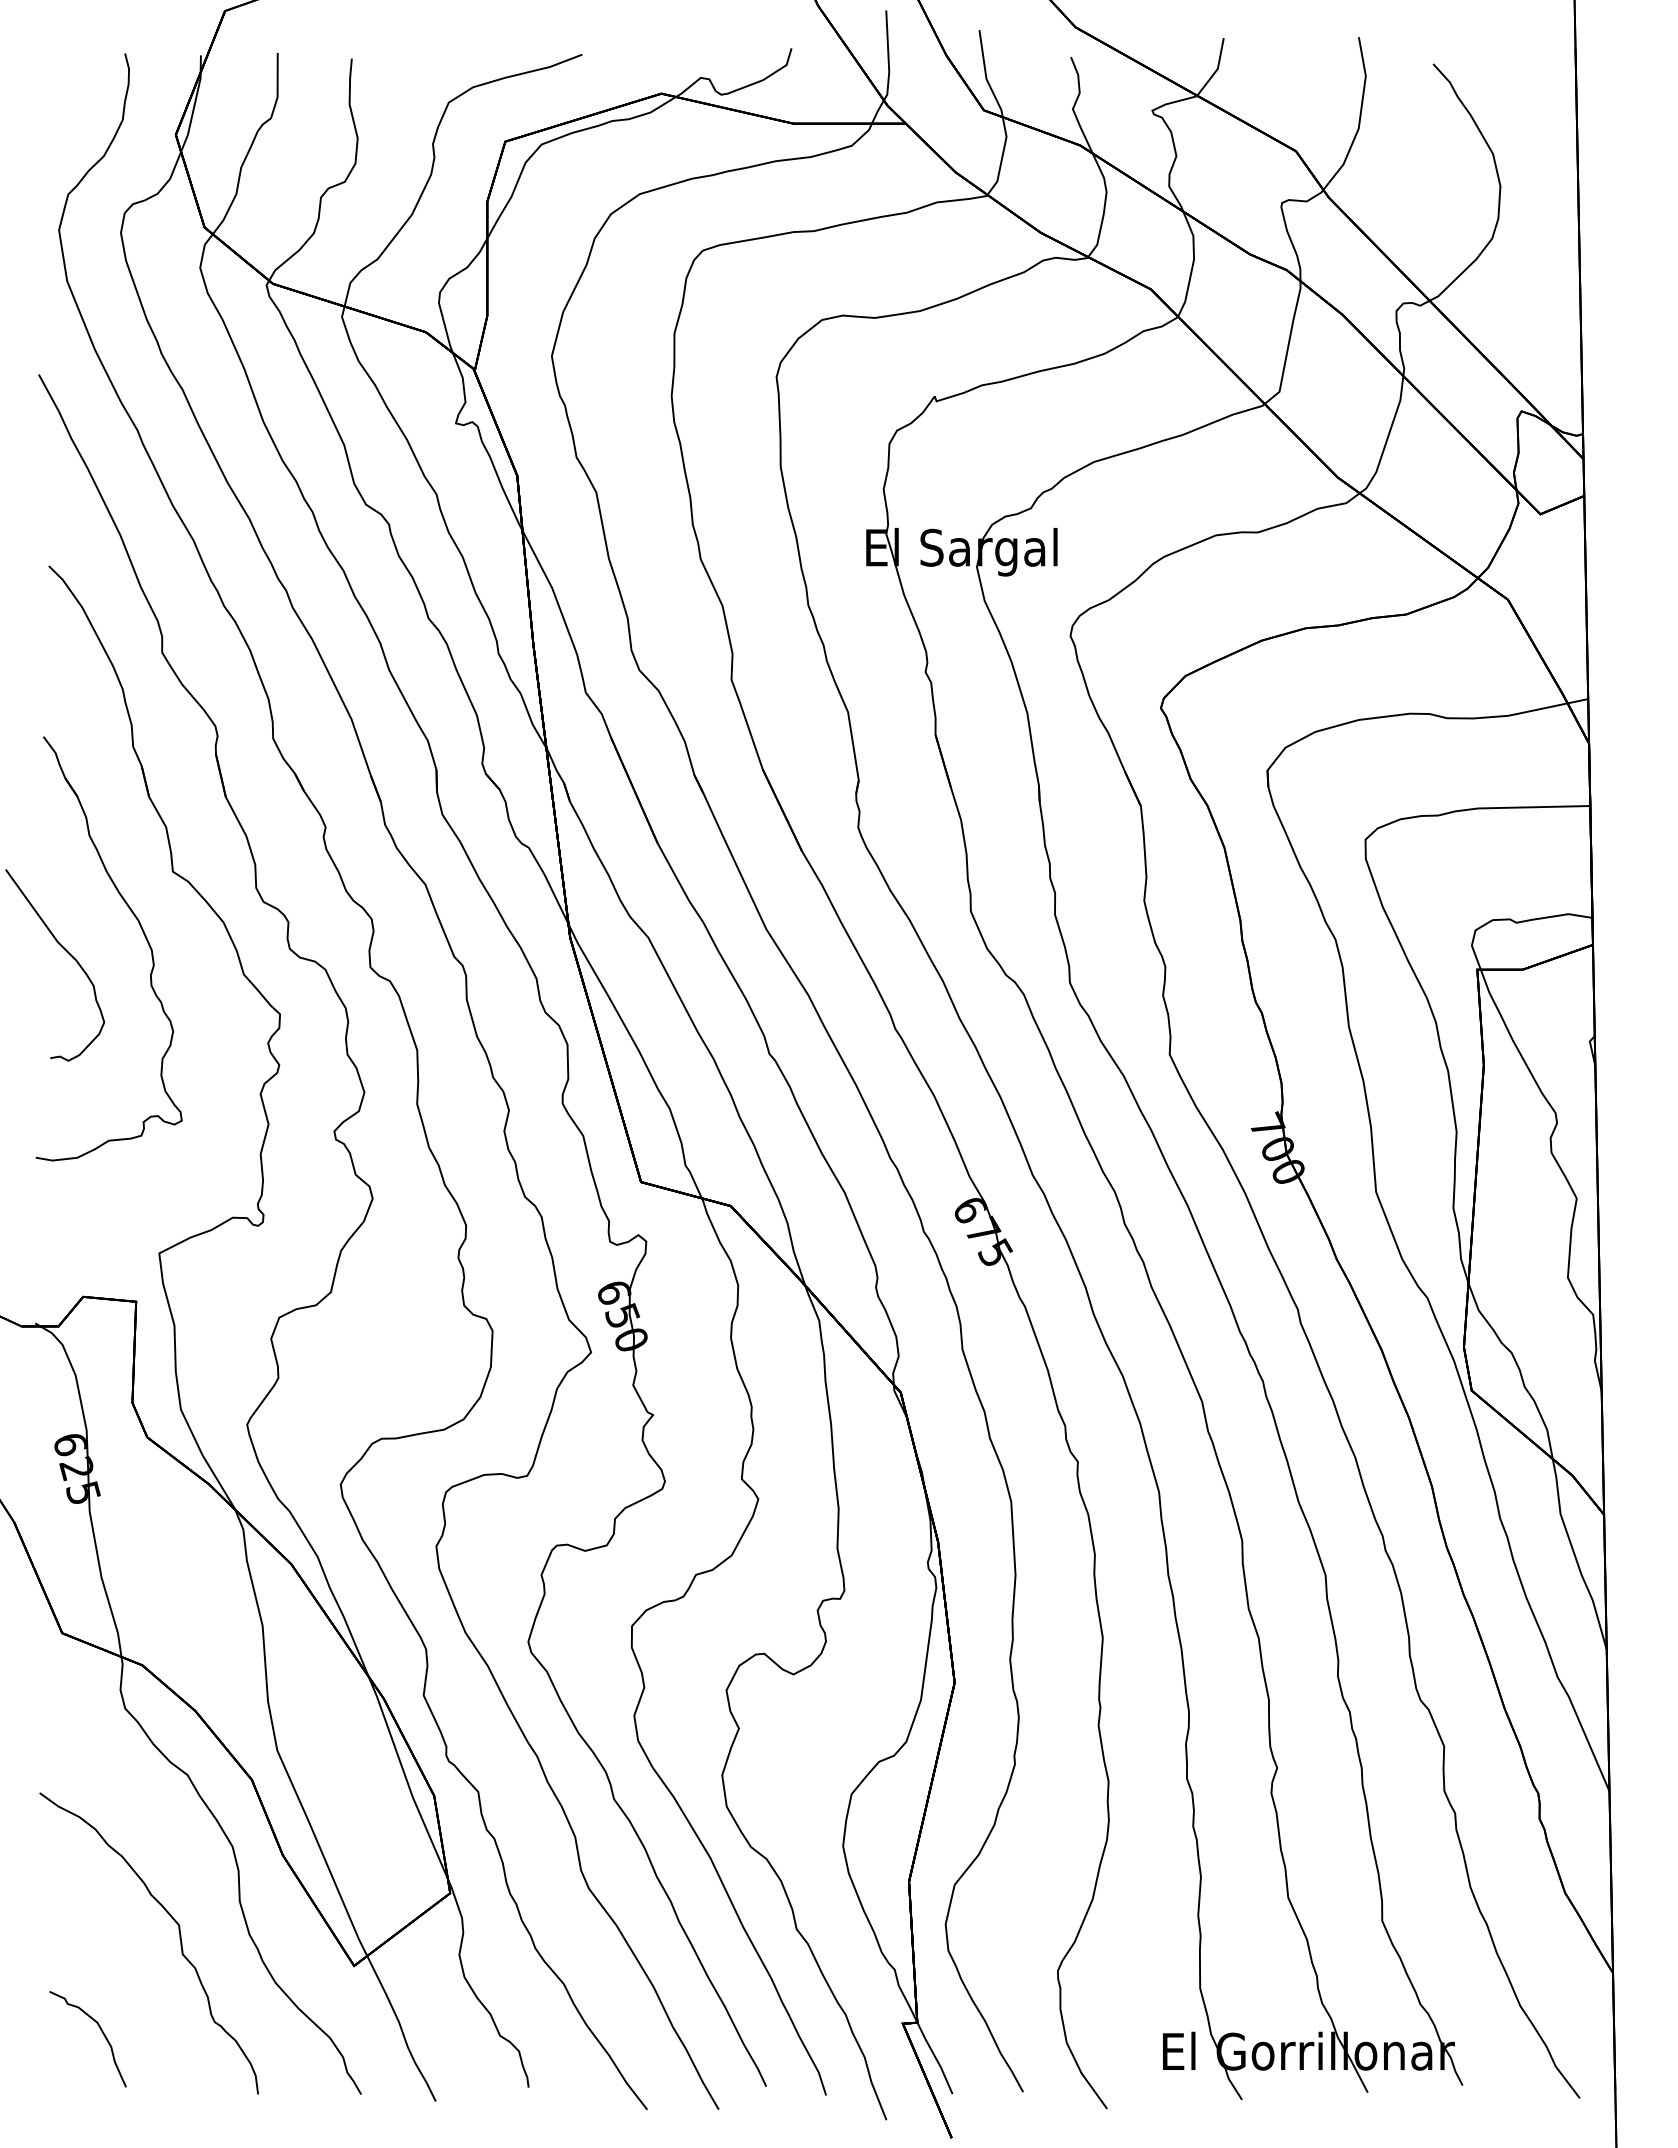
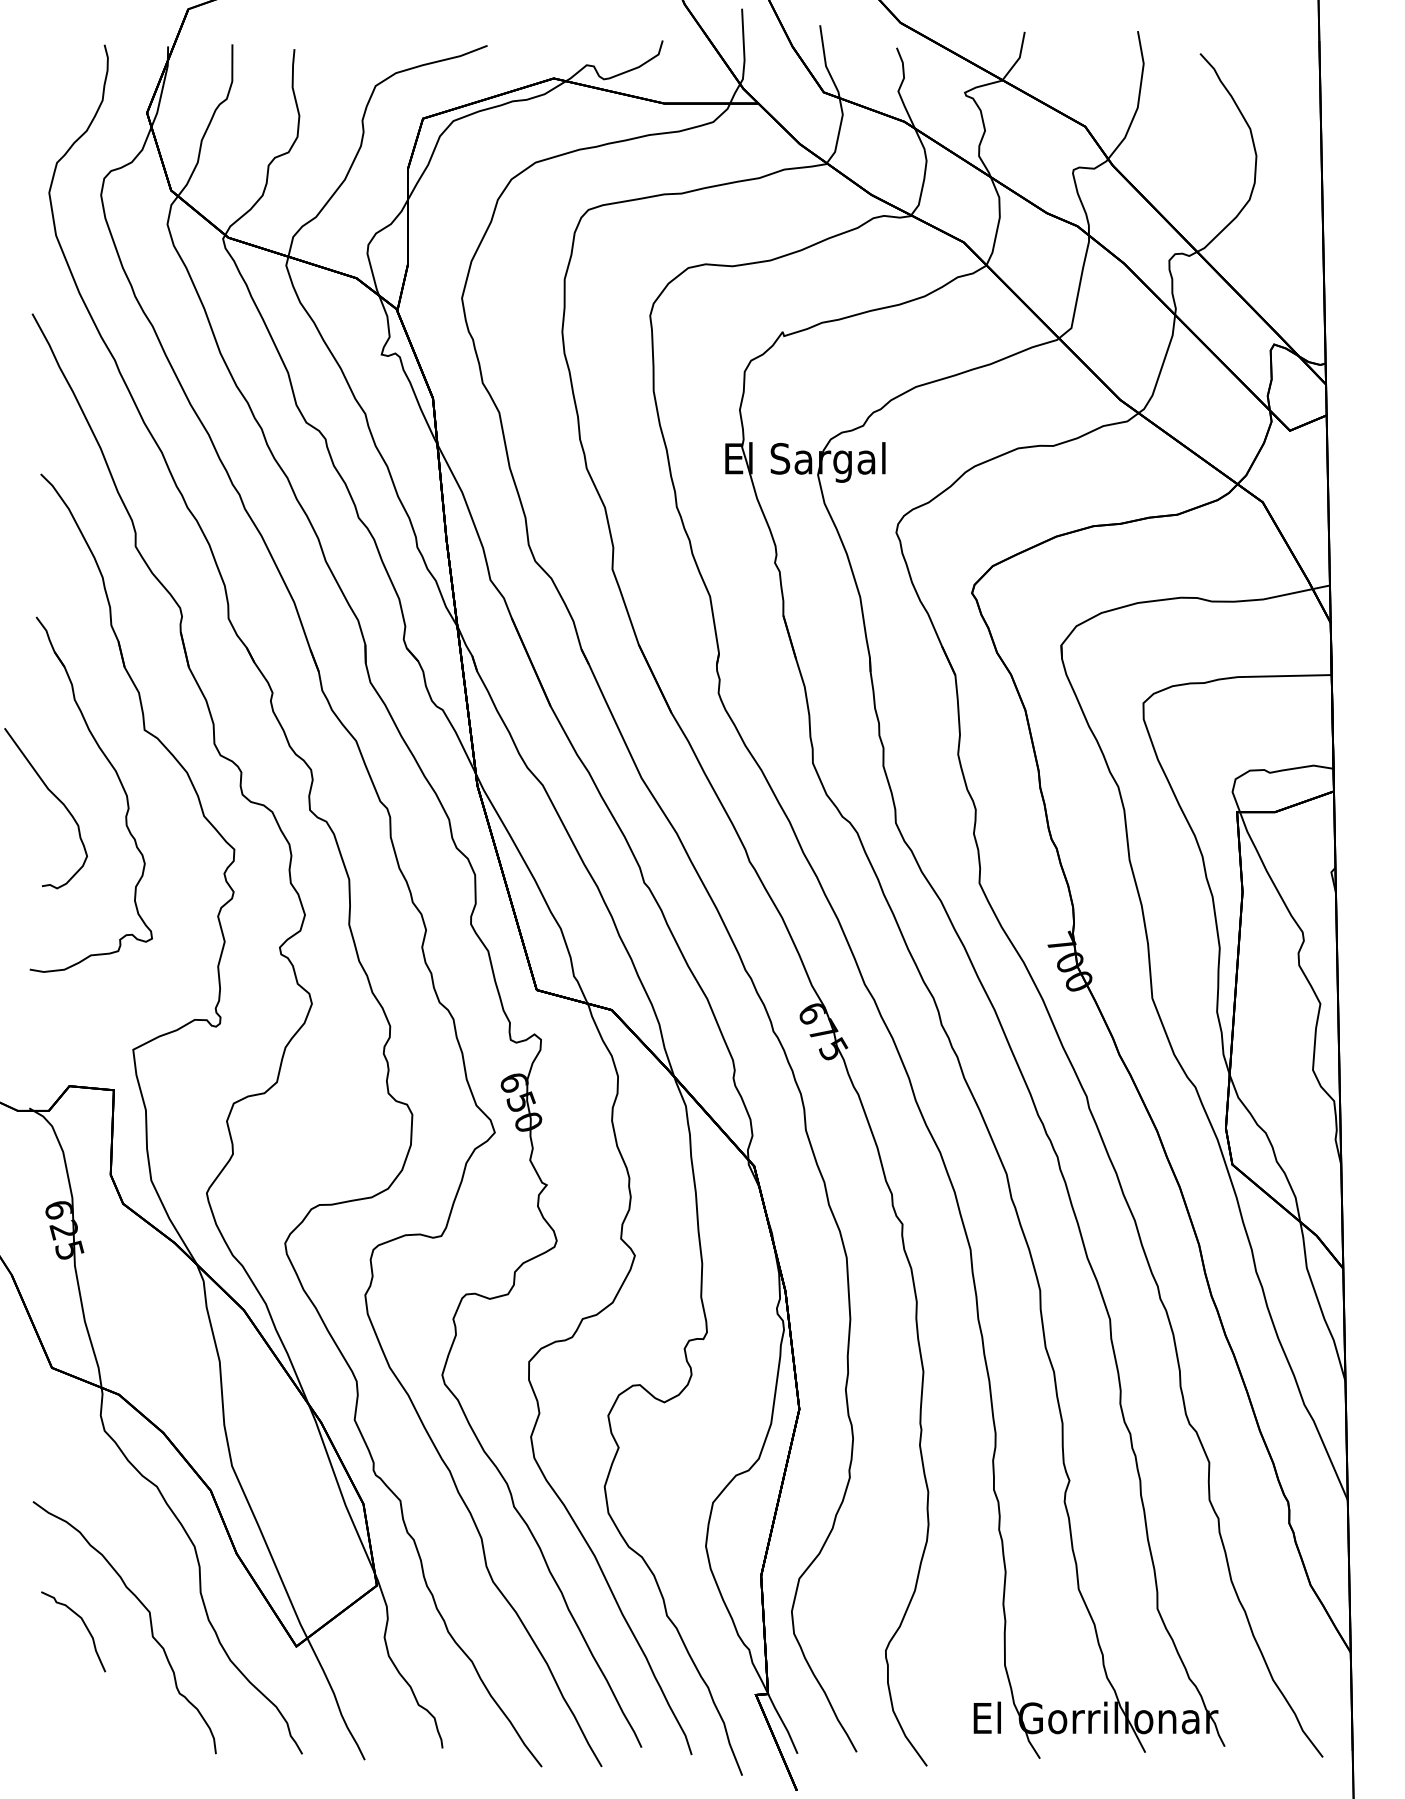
curve: (101, 2031) -> (84, 1625), moved

